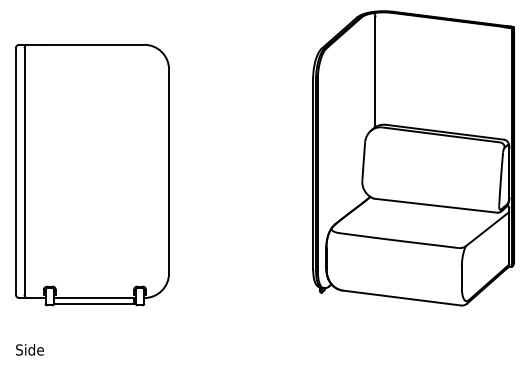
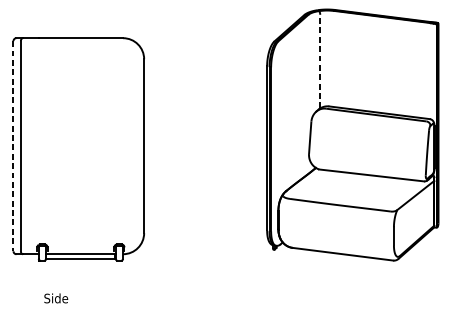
line: (375, 72) -> (320, 61), solid -> dashed
line: (15, 171) -> (13, 146), solid -> dashed
text: (29, 349) -> (55, 298), moved

